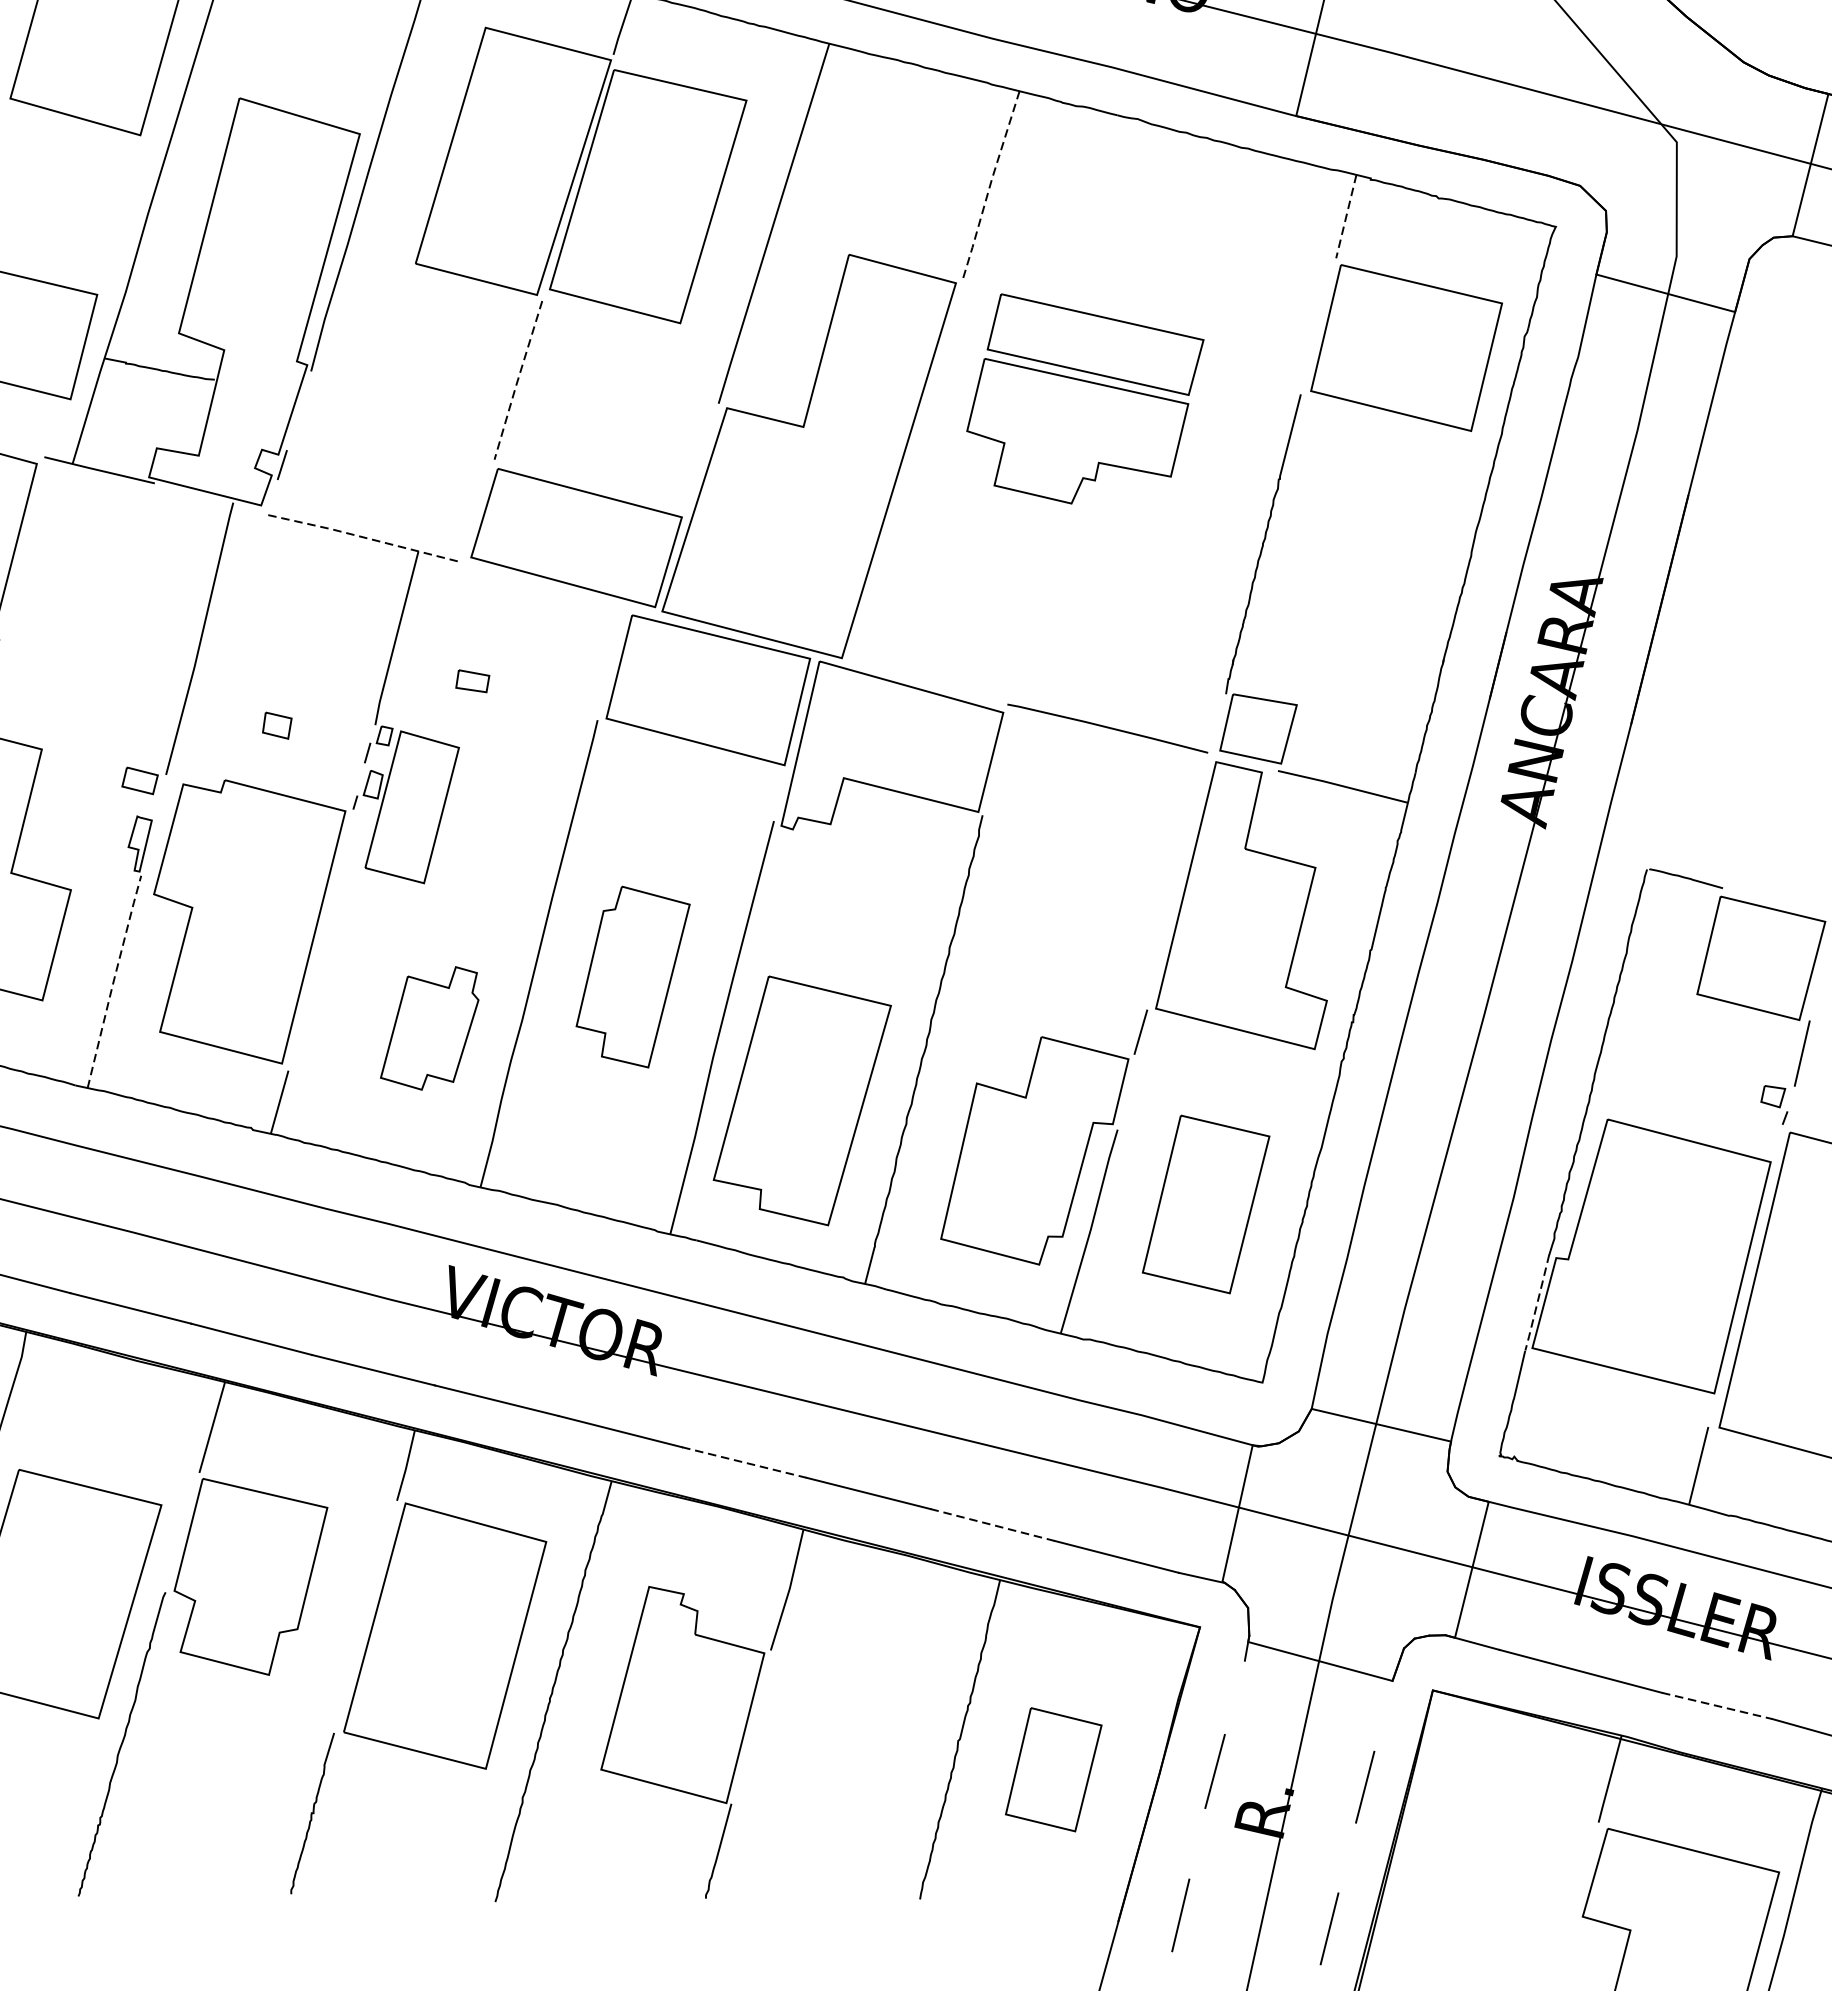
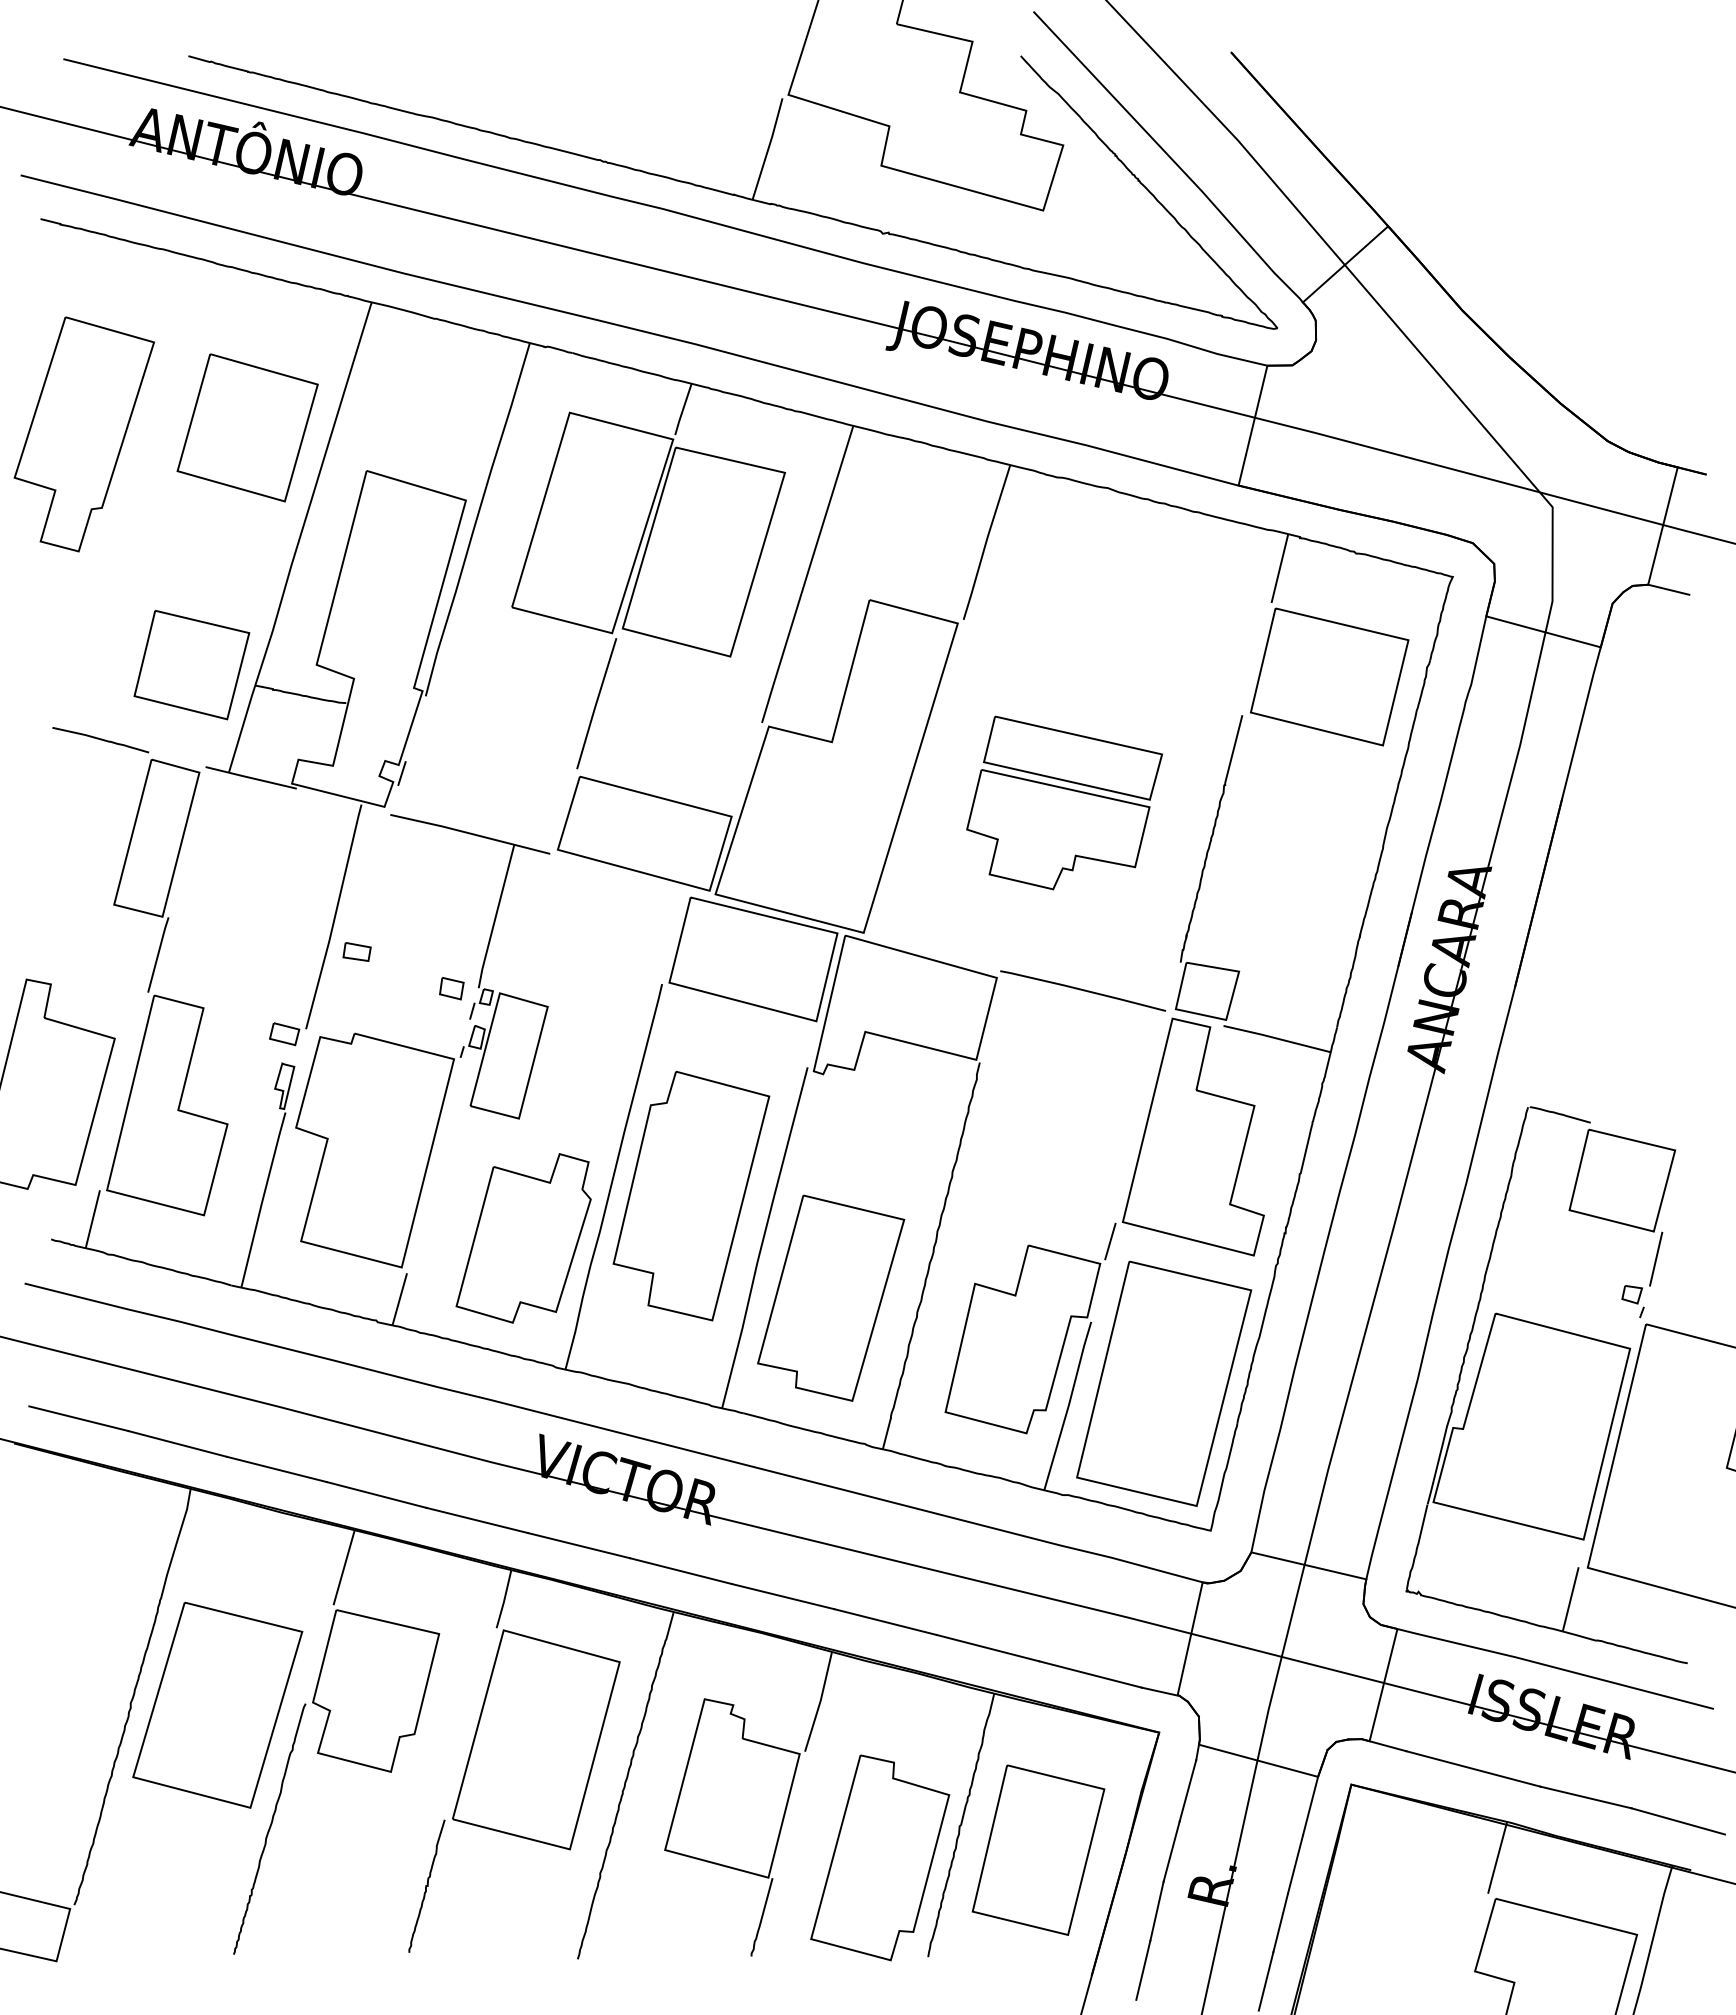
line: (990, 185) -> (986, 542), dashed -> solid
line: (1345, 217) -> (1279, 569), dashed -> solid
line: (516, 381) -> (595, 704), dashed -> solid
part: (1085, 398) -> (1064, 802), moved
line: (365, 537) -> (470, 833), dashed -> solid
part: (472, 680) -> (356, 951), moved
part: (276, 725) -> (451, 988), moved
part: (633, 976) -> (691, 1195), size x1.67
line: (114, 980) -> (263, 1198), dashed -> solid
part: (429, 1028) -> (523, 1238), size x1.67
part: (1206, 1204) -> (1164, 1383), size x1.67
line: (1537, 1303) -> (1437, 1465), dashed -> solid
line: (744, 1462) -> (783, 1596), dashed -> solid
line: (993, 1525) -> (988, 1648), dashed -> solid
line: (1234, 1697) -> (1187, 1790), added
line: (1717, 1705) -> (1586, 1797), dashed -> solid
line: (1383, 1715) -> (1310, 1805), added
part: (1053, 1768) -> (1038, 1849), size x1.67
part: (862, 1778) -> (880, 1857), added
line: (1196, 1842) -> (1156, 1910), added
line: (1347, 1857) -> (1280, 1922), added

